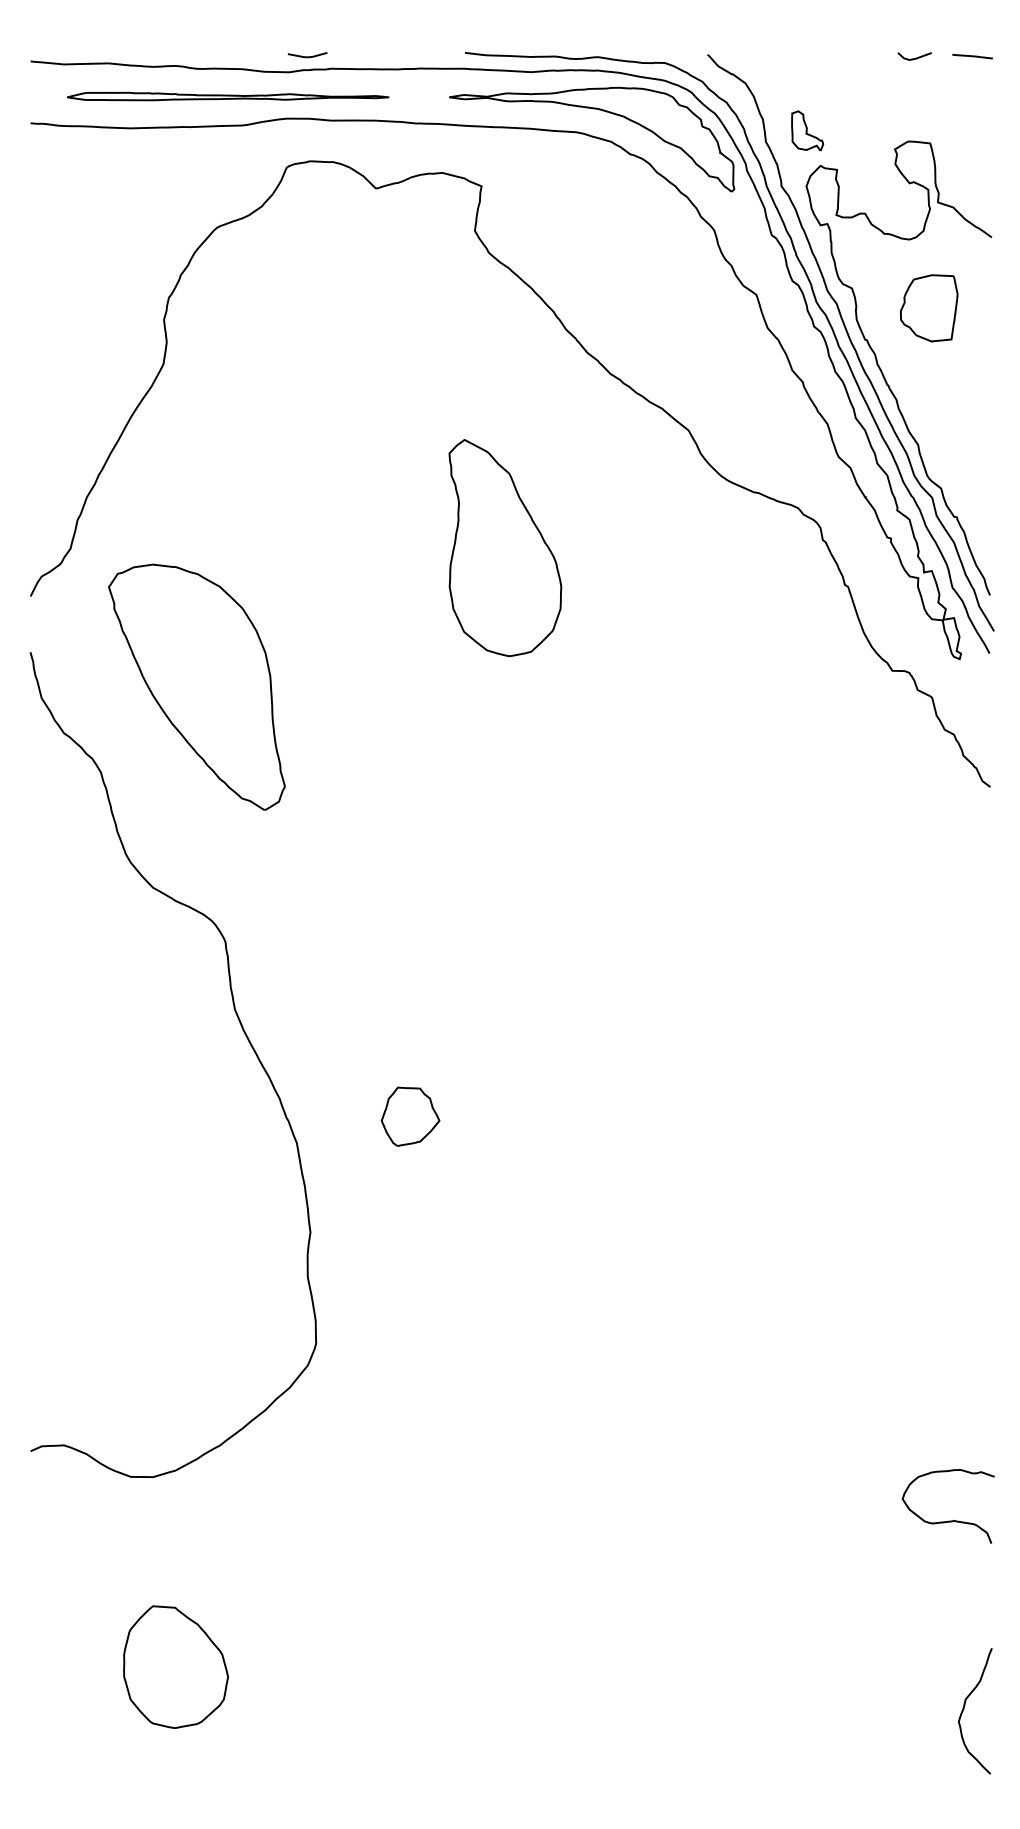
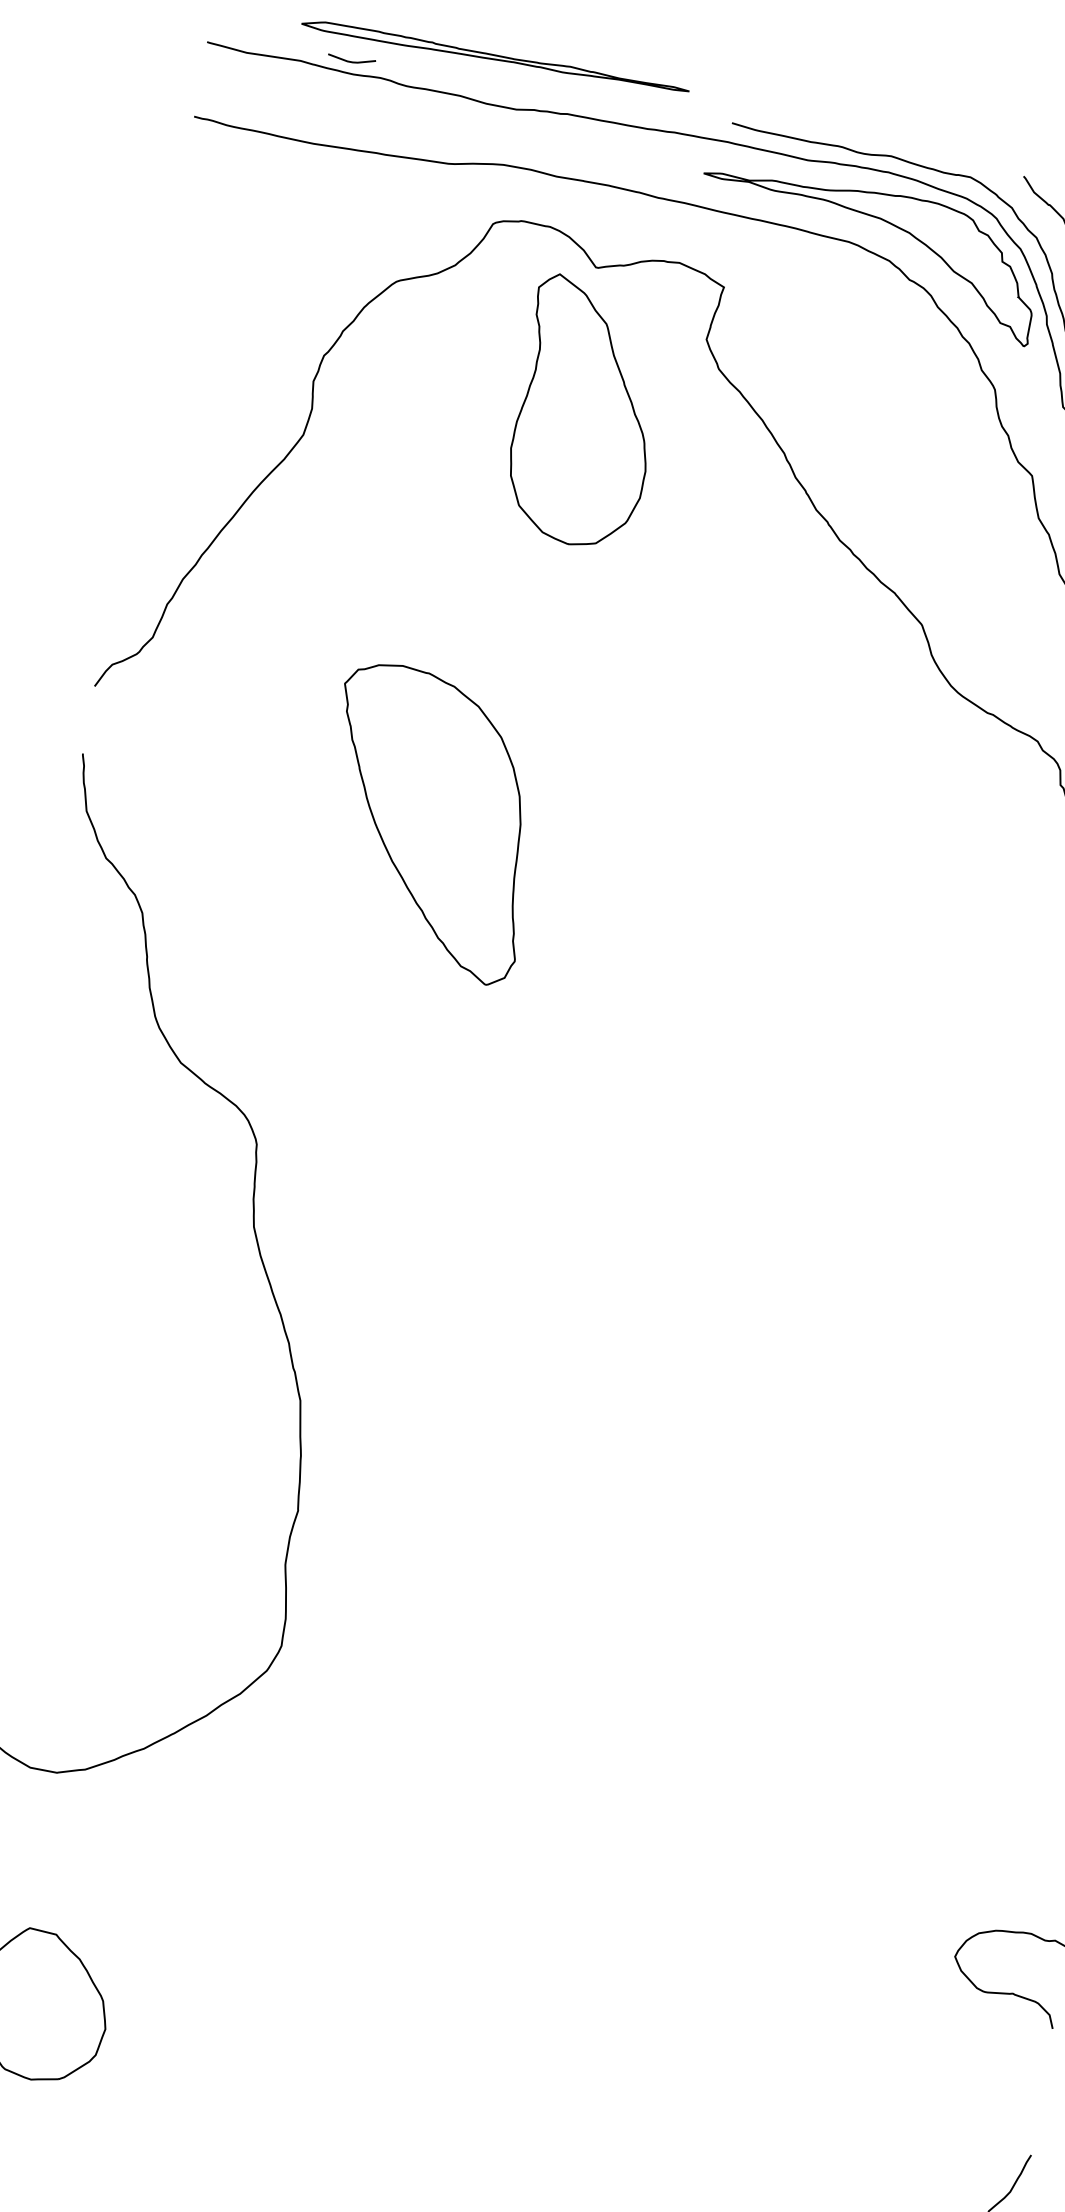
line: (307, 56) -> (351, 61), moved
part: (228, 96) -> (496, 56), moved
part: (505, 548) -> (586, 413), moved
part: (196, 686) -> (429, 821), moved
part: (410, 1116) -> (442, 1392), removed

